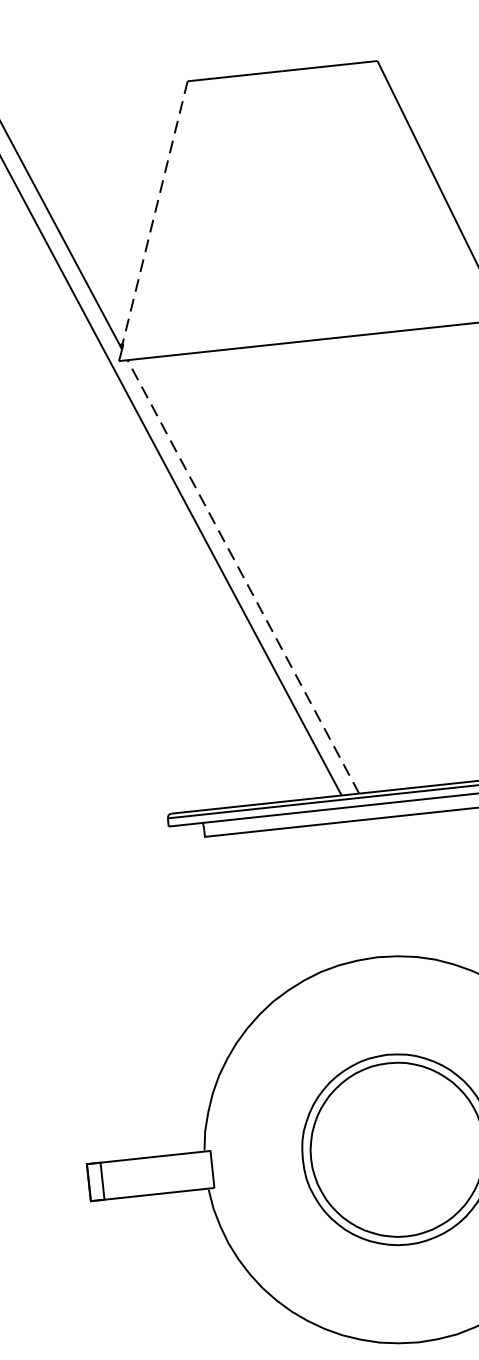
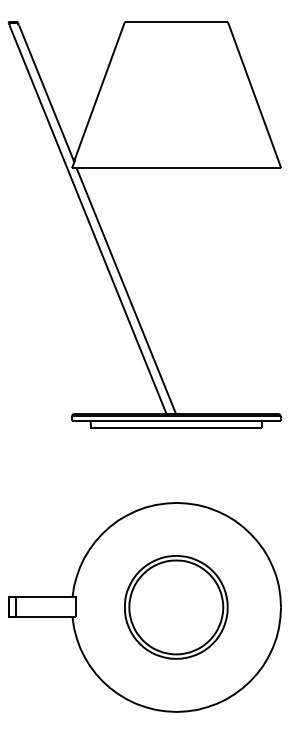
line: (154, 212) -> (99, 90), dashed -> solid
line: (243, 577) -> (126, 291), dashed -> solid

